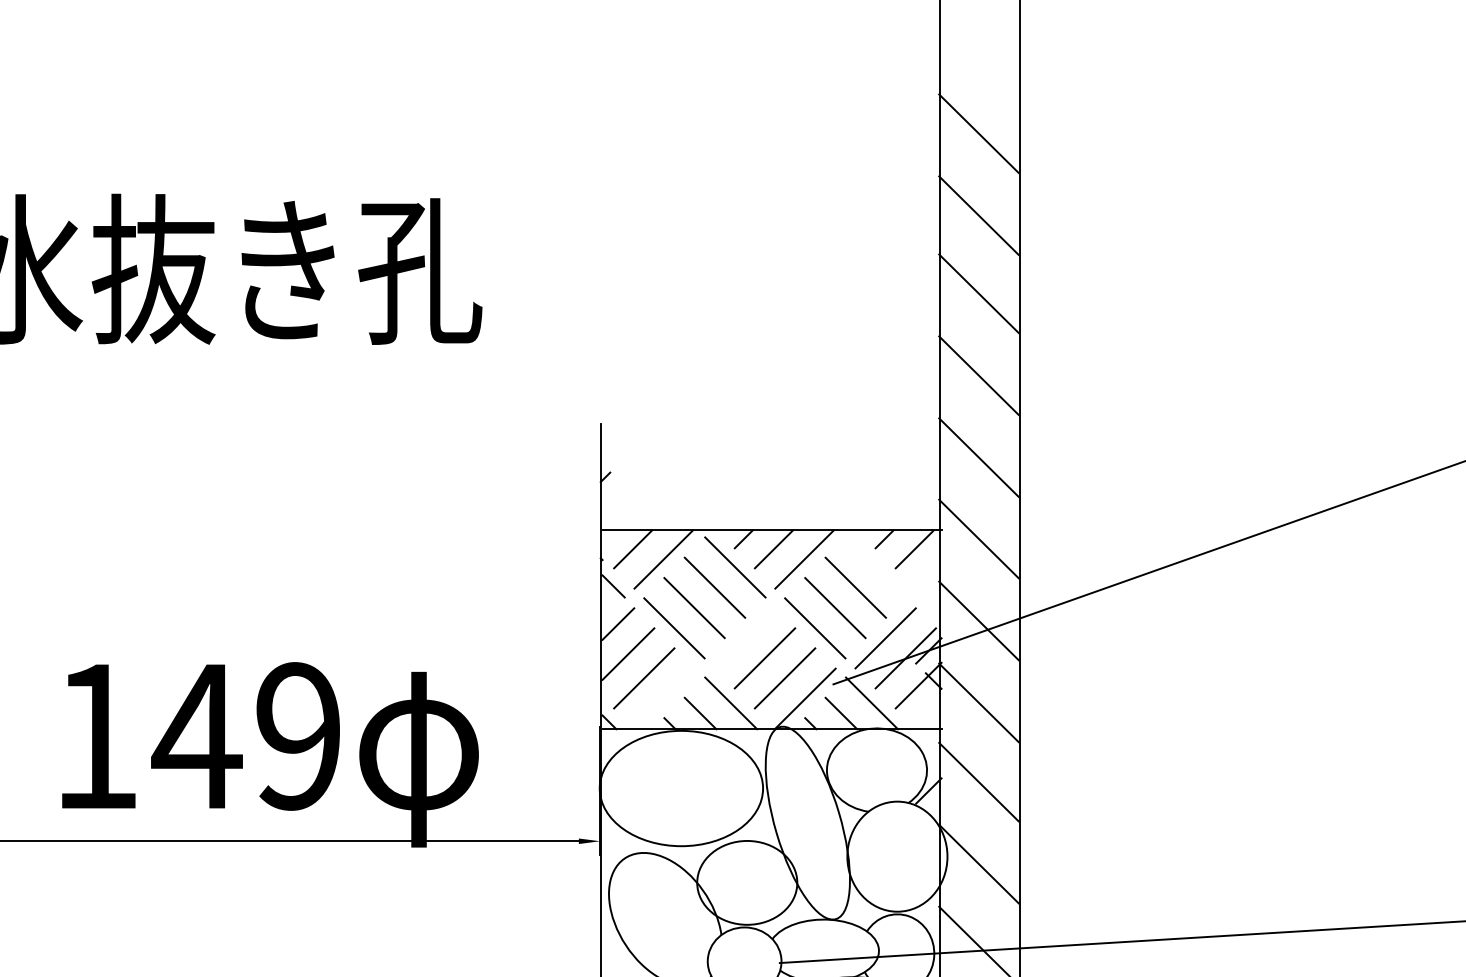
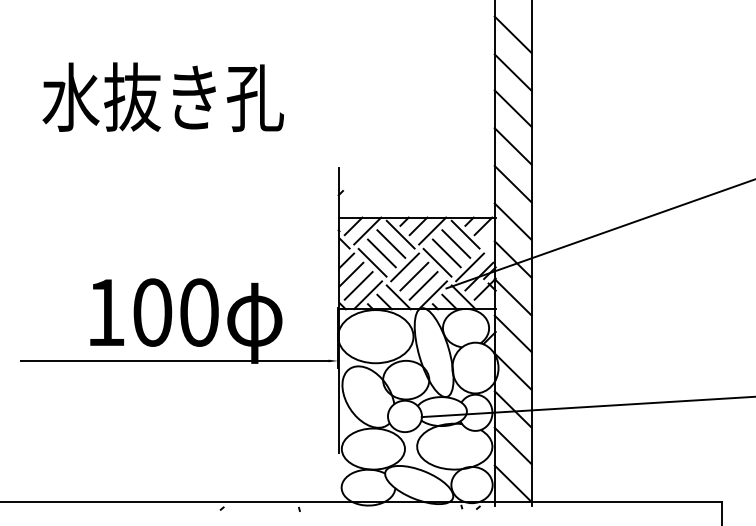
line: (875, 566) -> (465, 234), added
line: (745, 638) -> (405, 267), added
line: (665, 699) -> (368, 295), added
text: (244, 736) -> (174, 312), 149 -> 100

